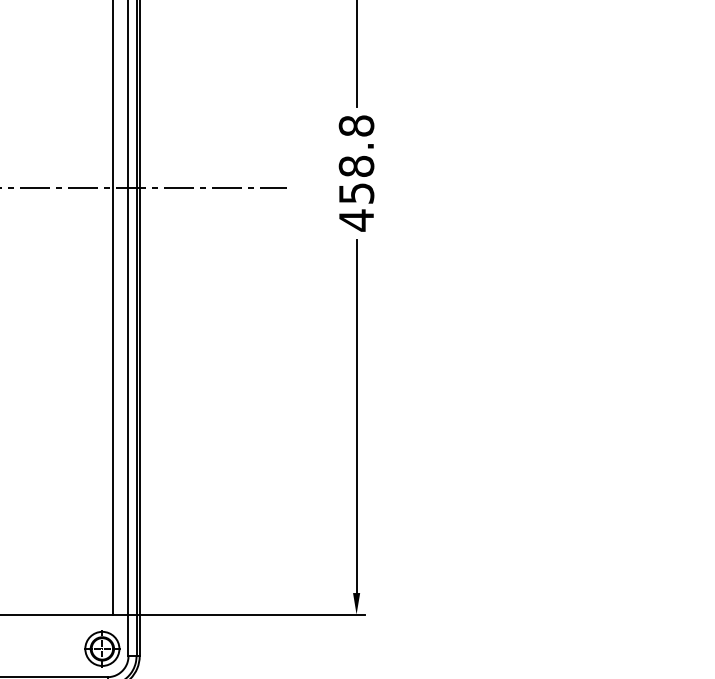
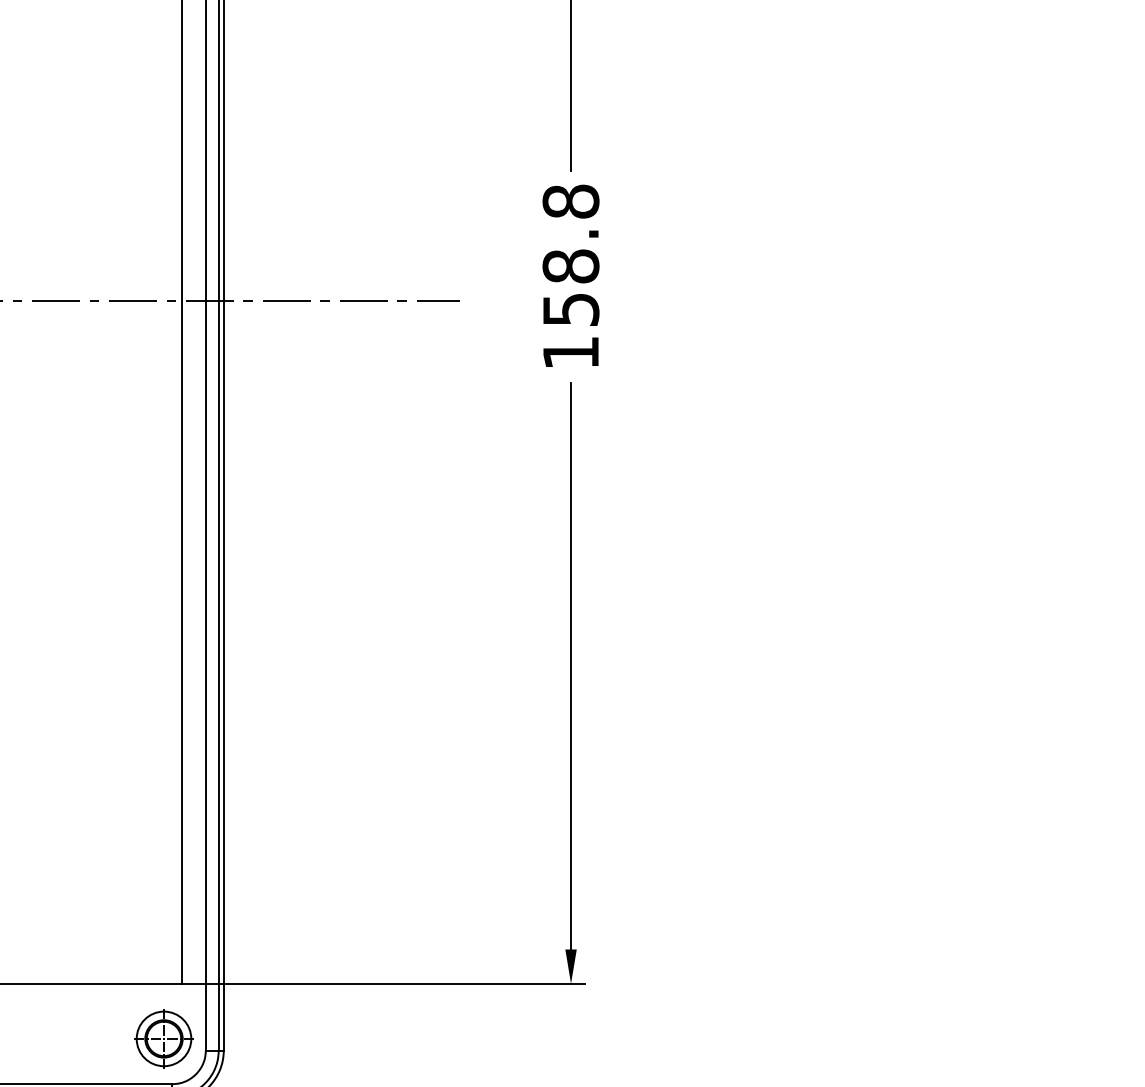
text: (356, 220) -> (570, 352), 458.8 -> 158.8

